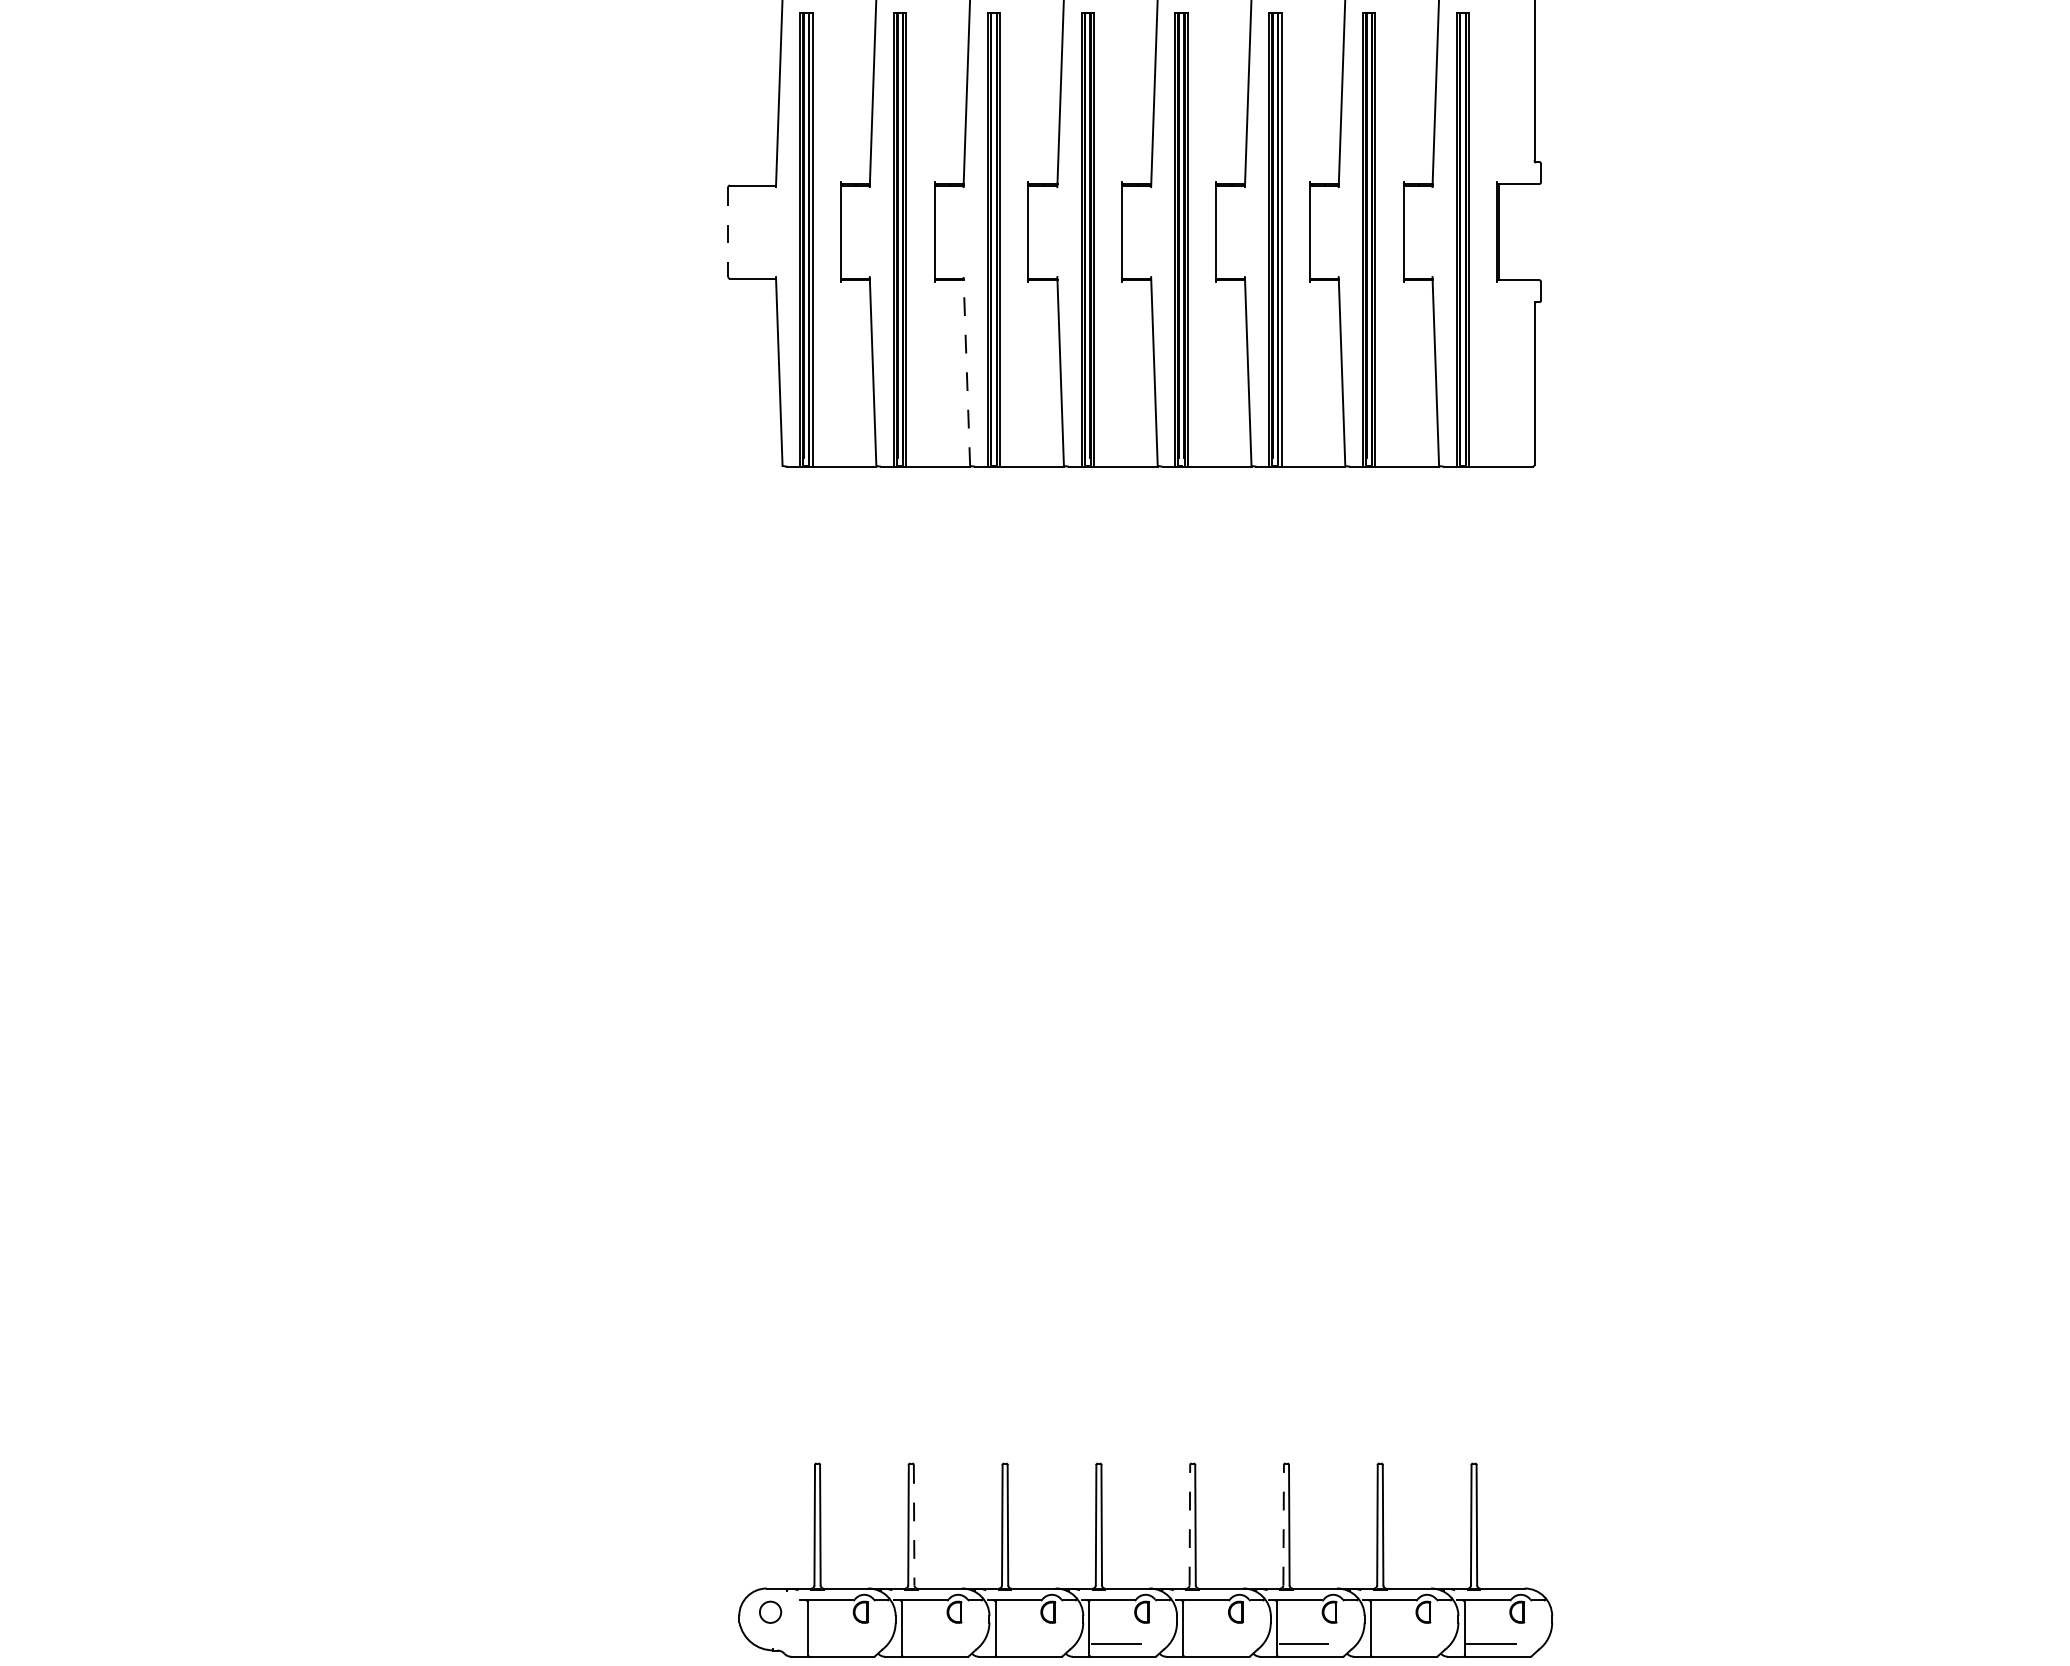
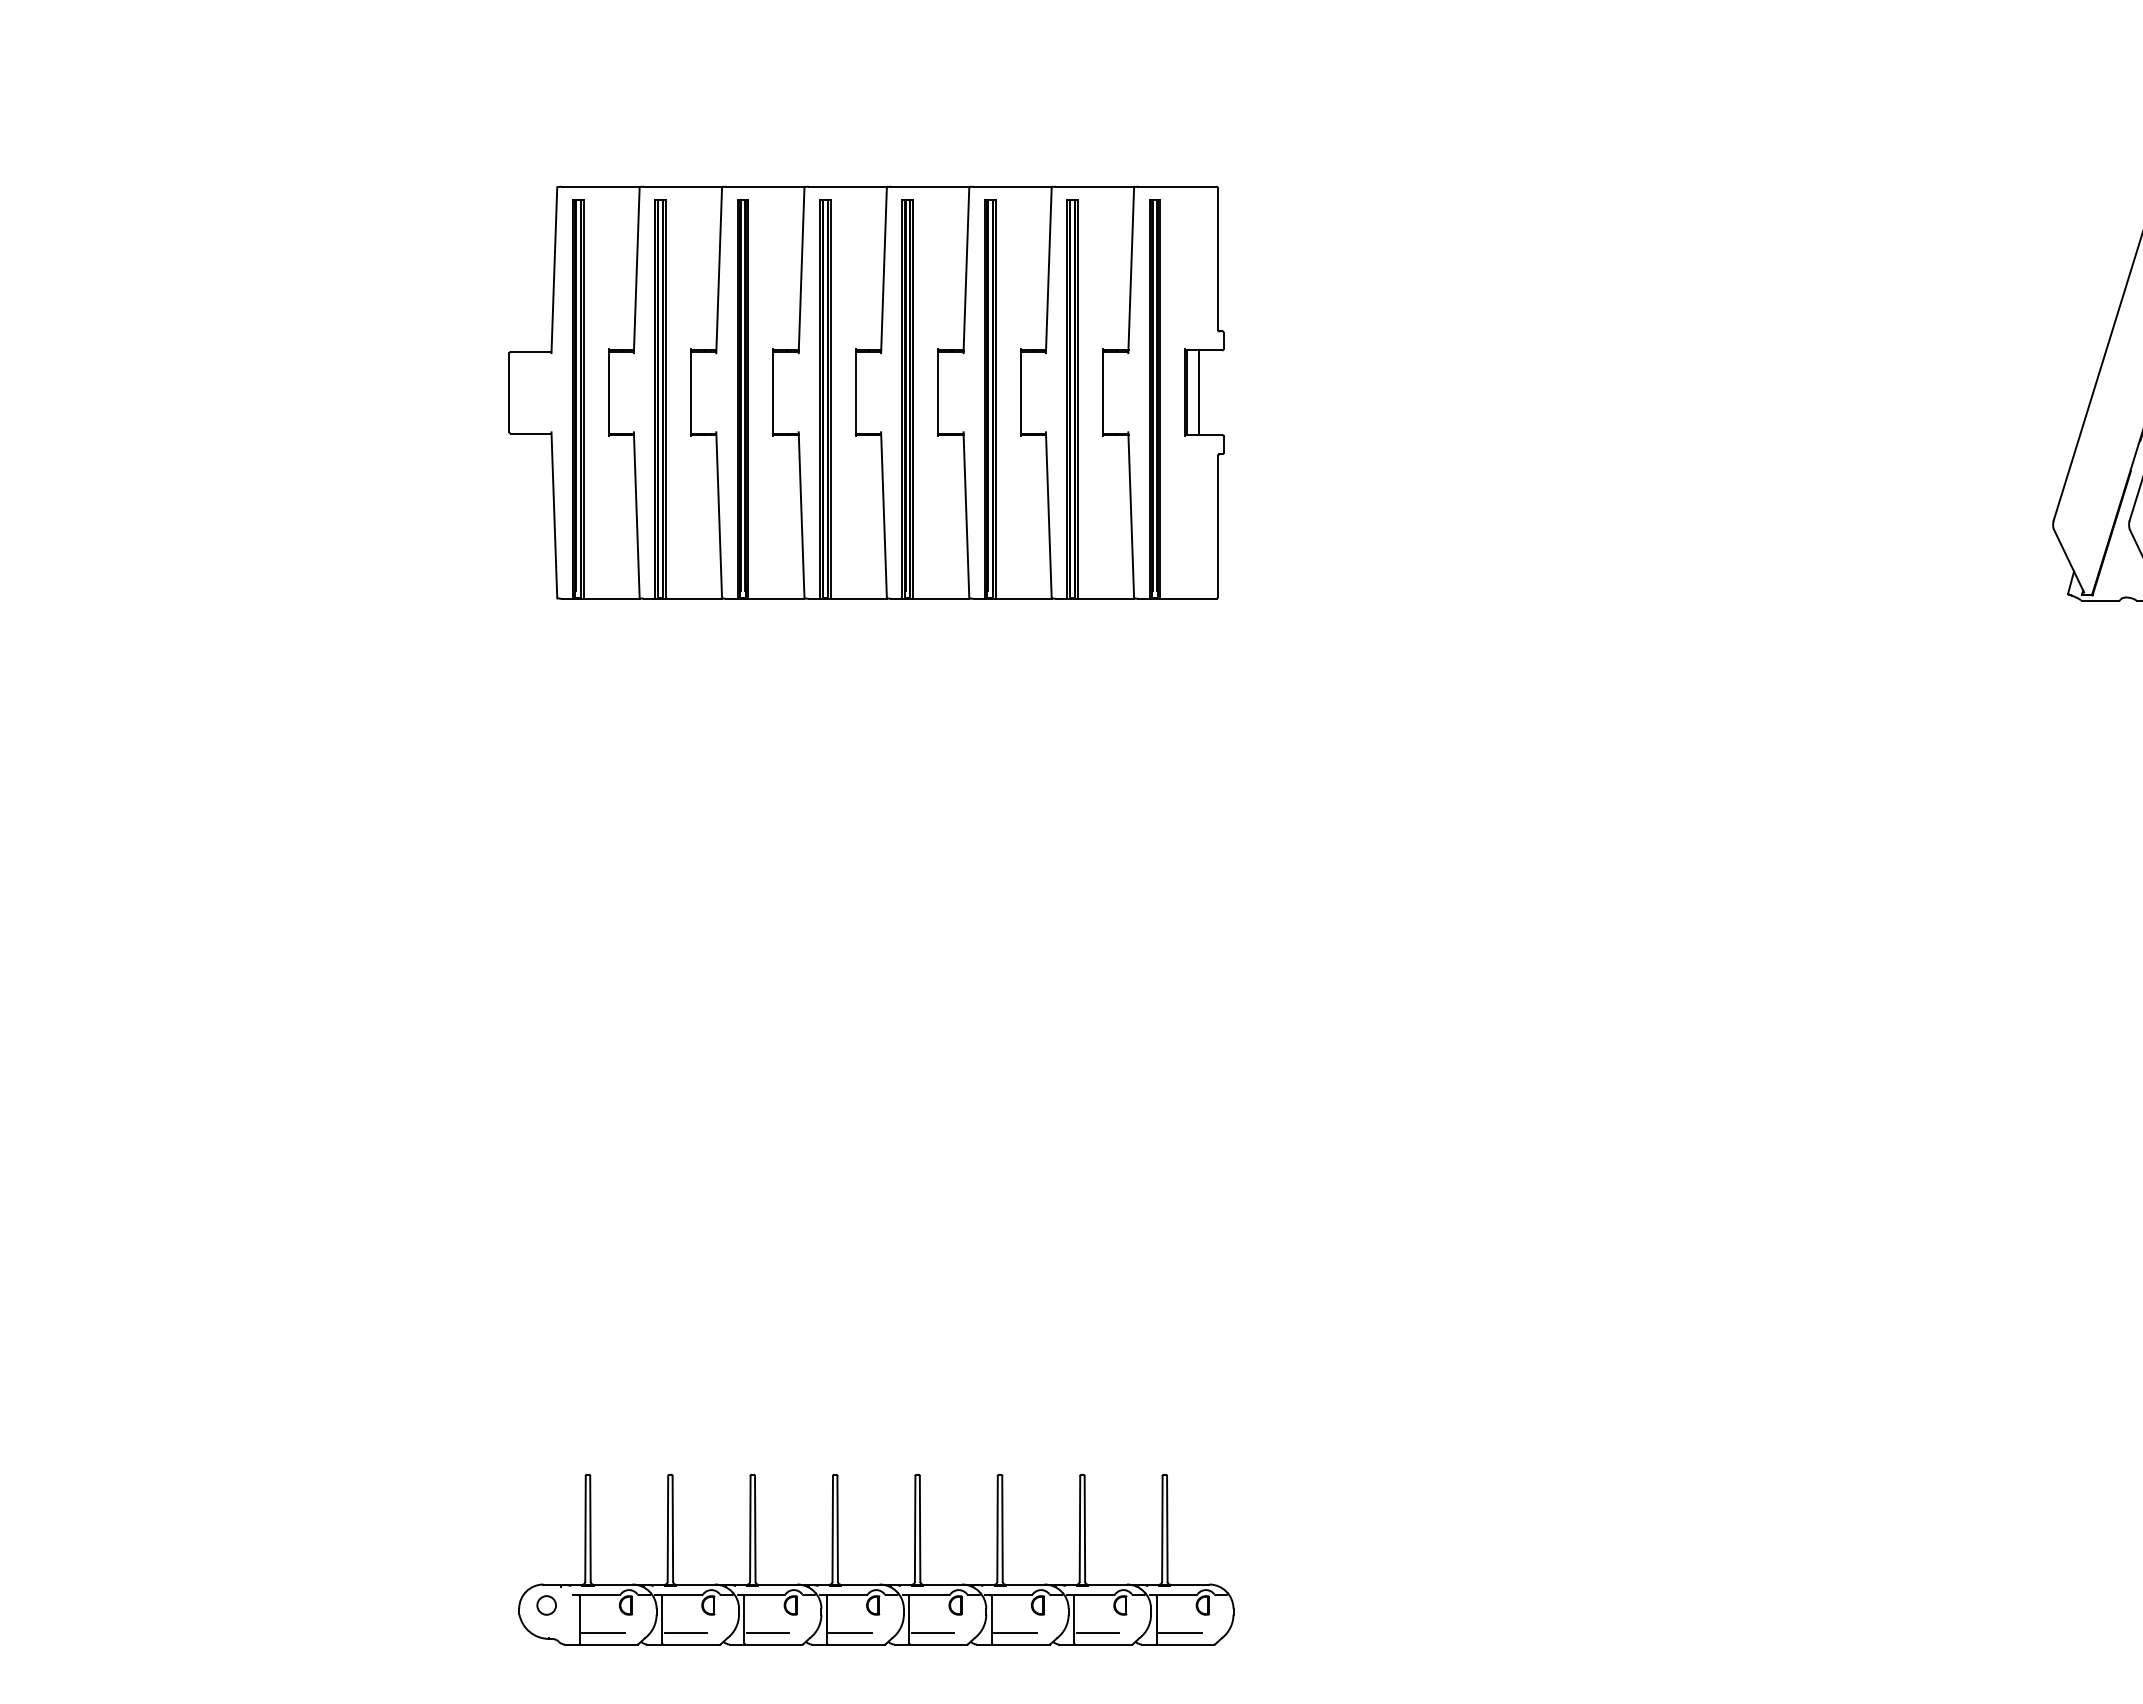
line: (728, 231) -> (509, 392), dashed -> solid
line: (1513, 231) -> (1199, 392), added
line: (967, 370) -> (719, 514), dashed -> solid
line: (913, 1524) -> (672, 1528), dashed -> solid
line: (1190, 1524) -> (915, 1528), dashed -> solid
line: (1283, 1524) -> (997, 1528), dashed -> solid
line: (835, 1643) -> (603, 1632), added
line: (928, 1643) -> (685, 1632), added
line: (1021, 1643) -> (767, 1632), added
line: (1209, 1643) -> (932, 1632), added
line: (1397, 1643) -> (1097, 1632), added

